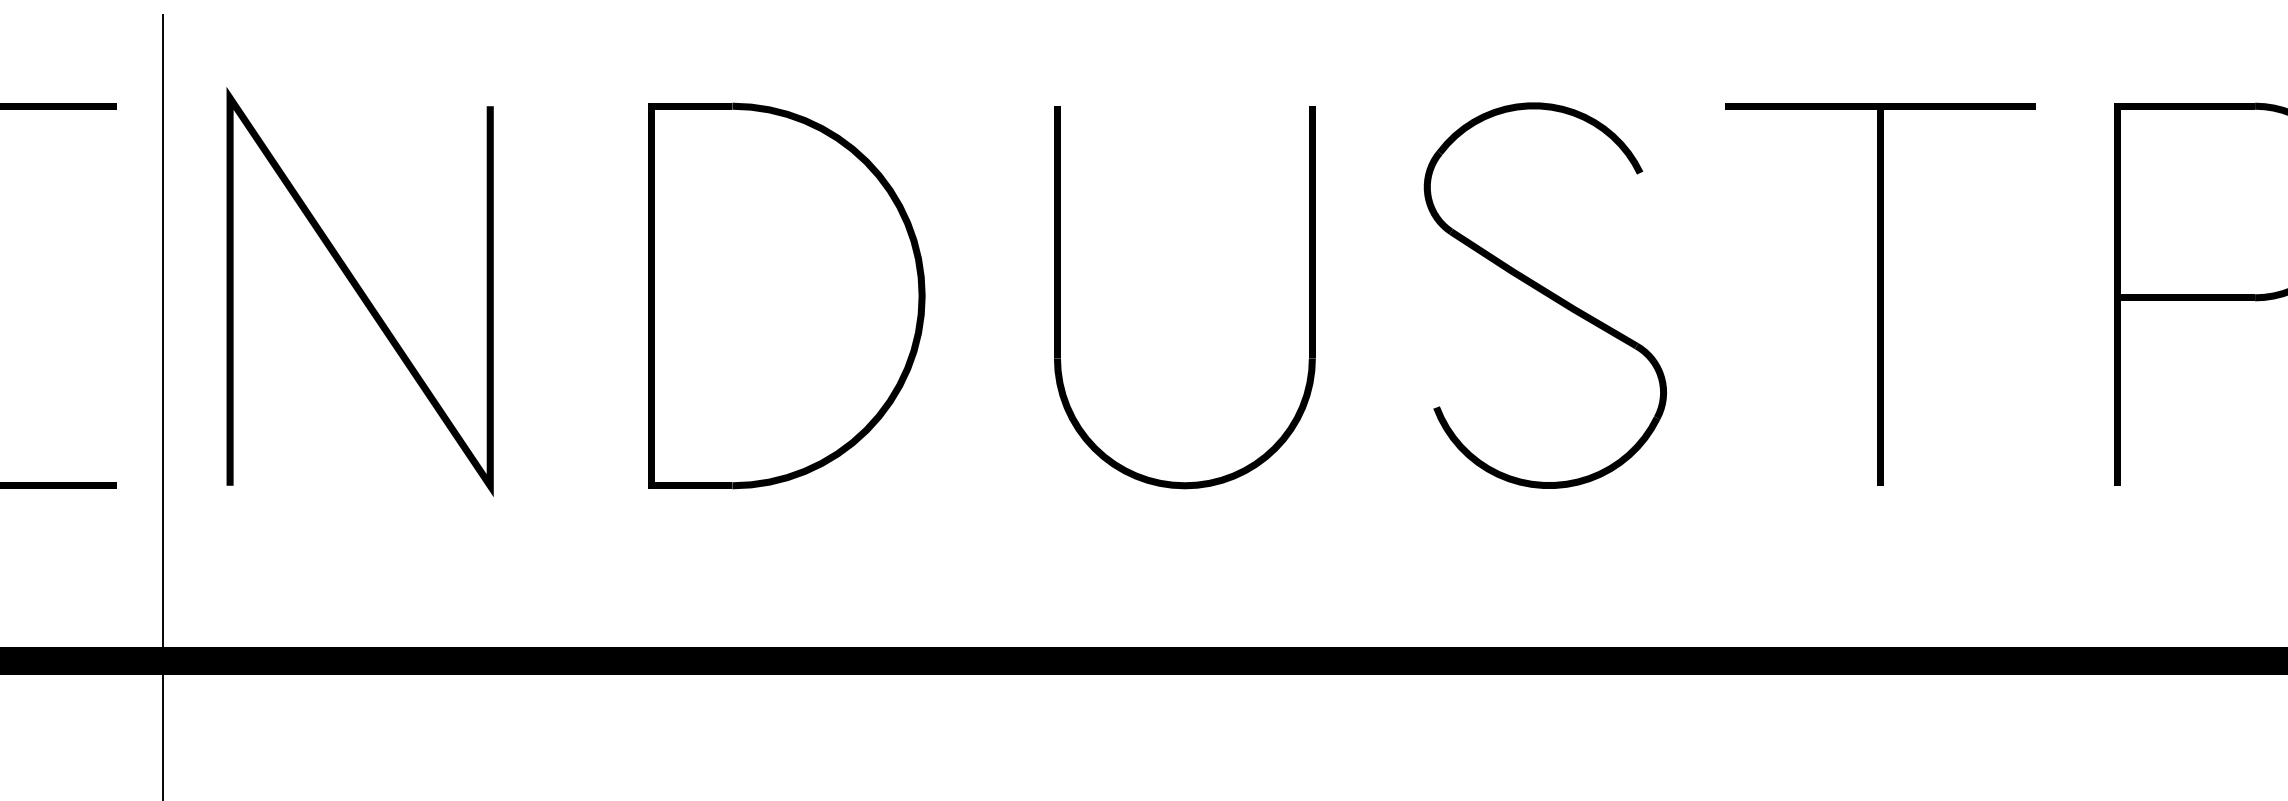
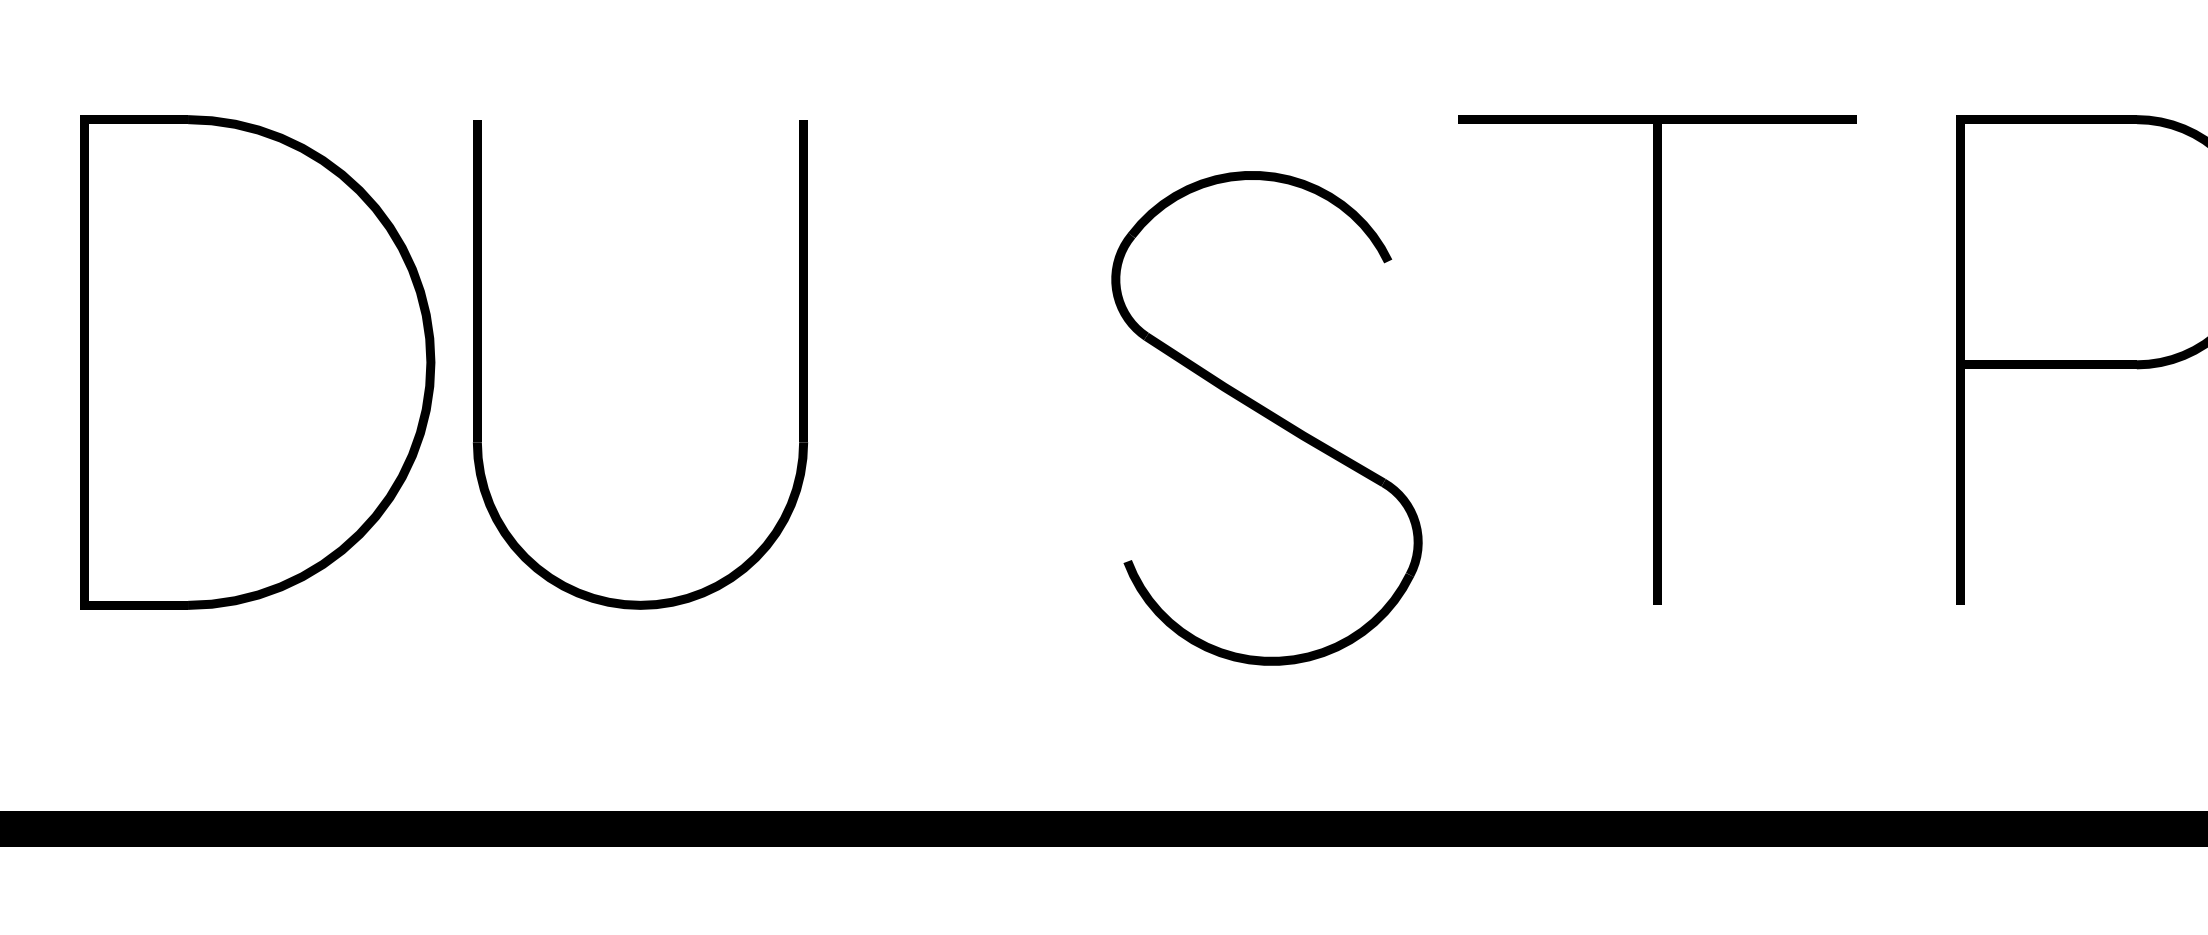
curve: (1544, 295) -> (1265, 418), moved
curve: (1060, 297) -> (481, 364), moved

